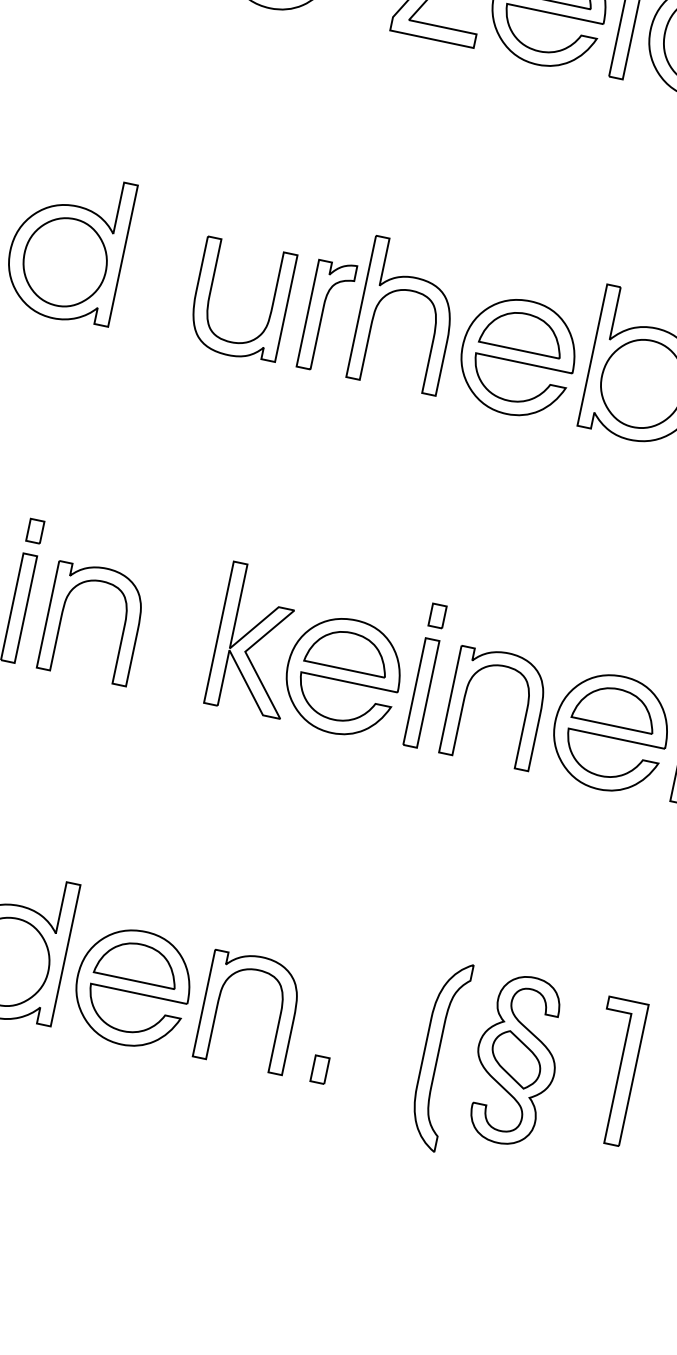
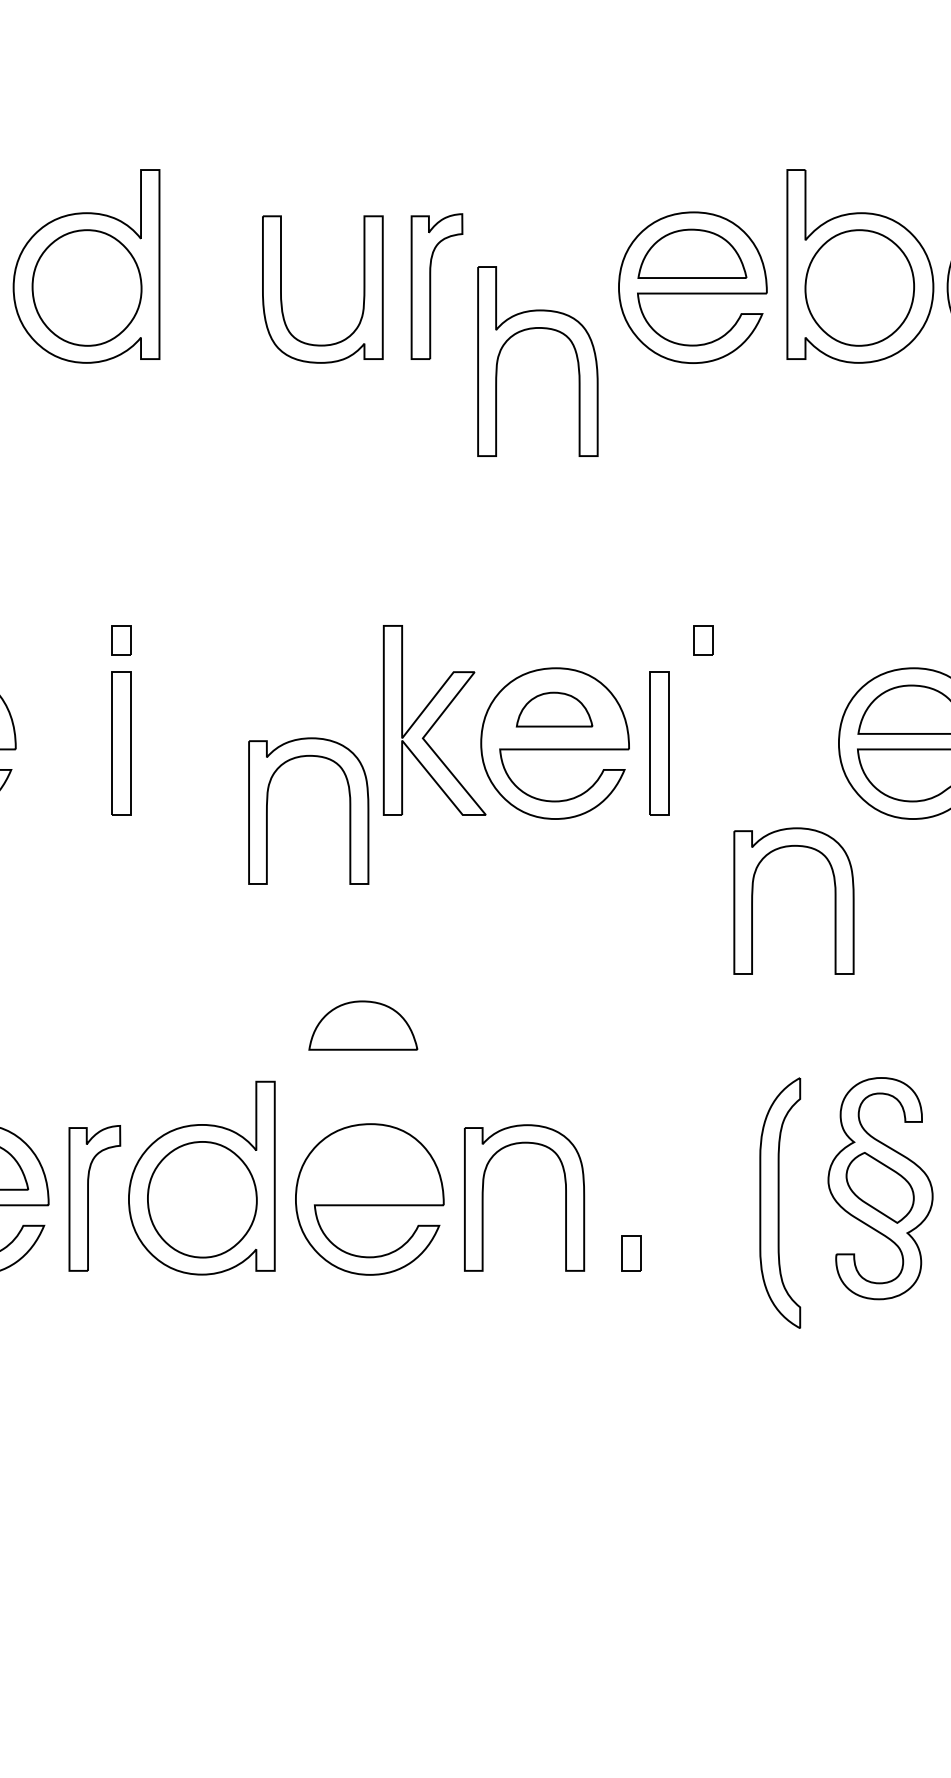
part: (408, 291) -> (534, 329), moved
part: (62, 615) -> (267, 810), moved
part: (437, 615) -> (703, 640), moved
part: (348, 650) -> (554, 709), size x0.7
part: (465, 697) -> (753, 896), moved
part: (138, 962) -> (363, 1025), moved

